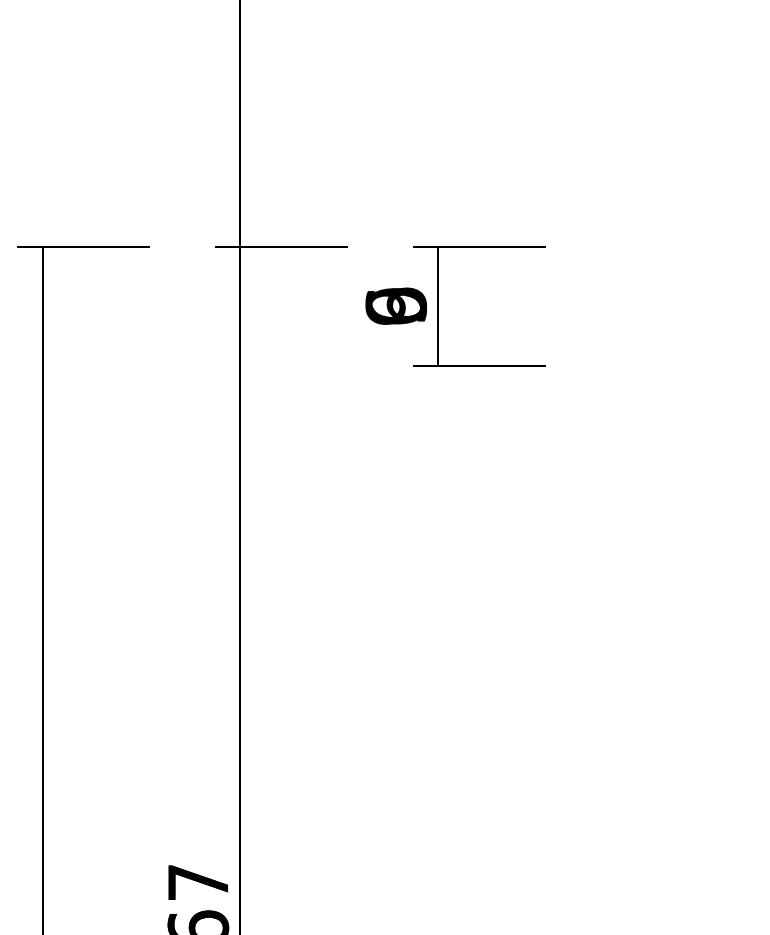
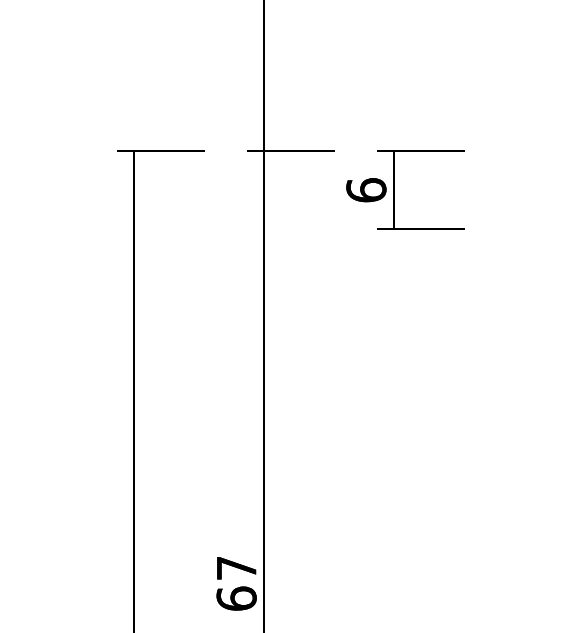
text: (396, 306) -> (366, 190), 9 -> 6

